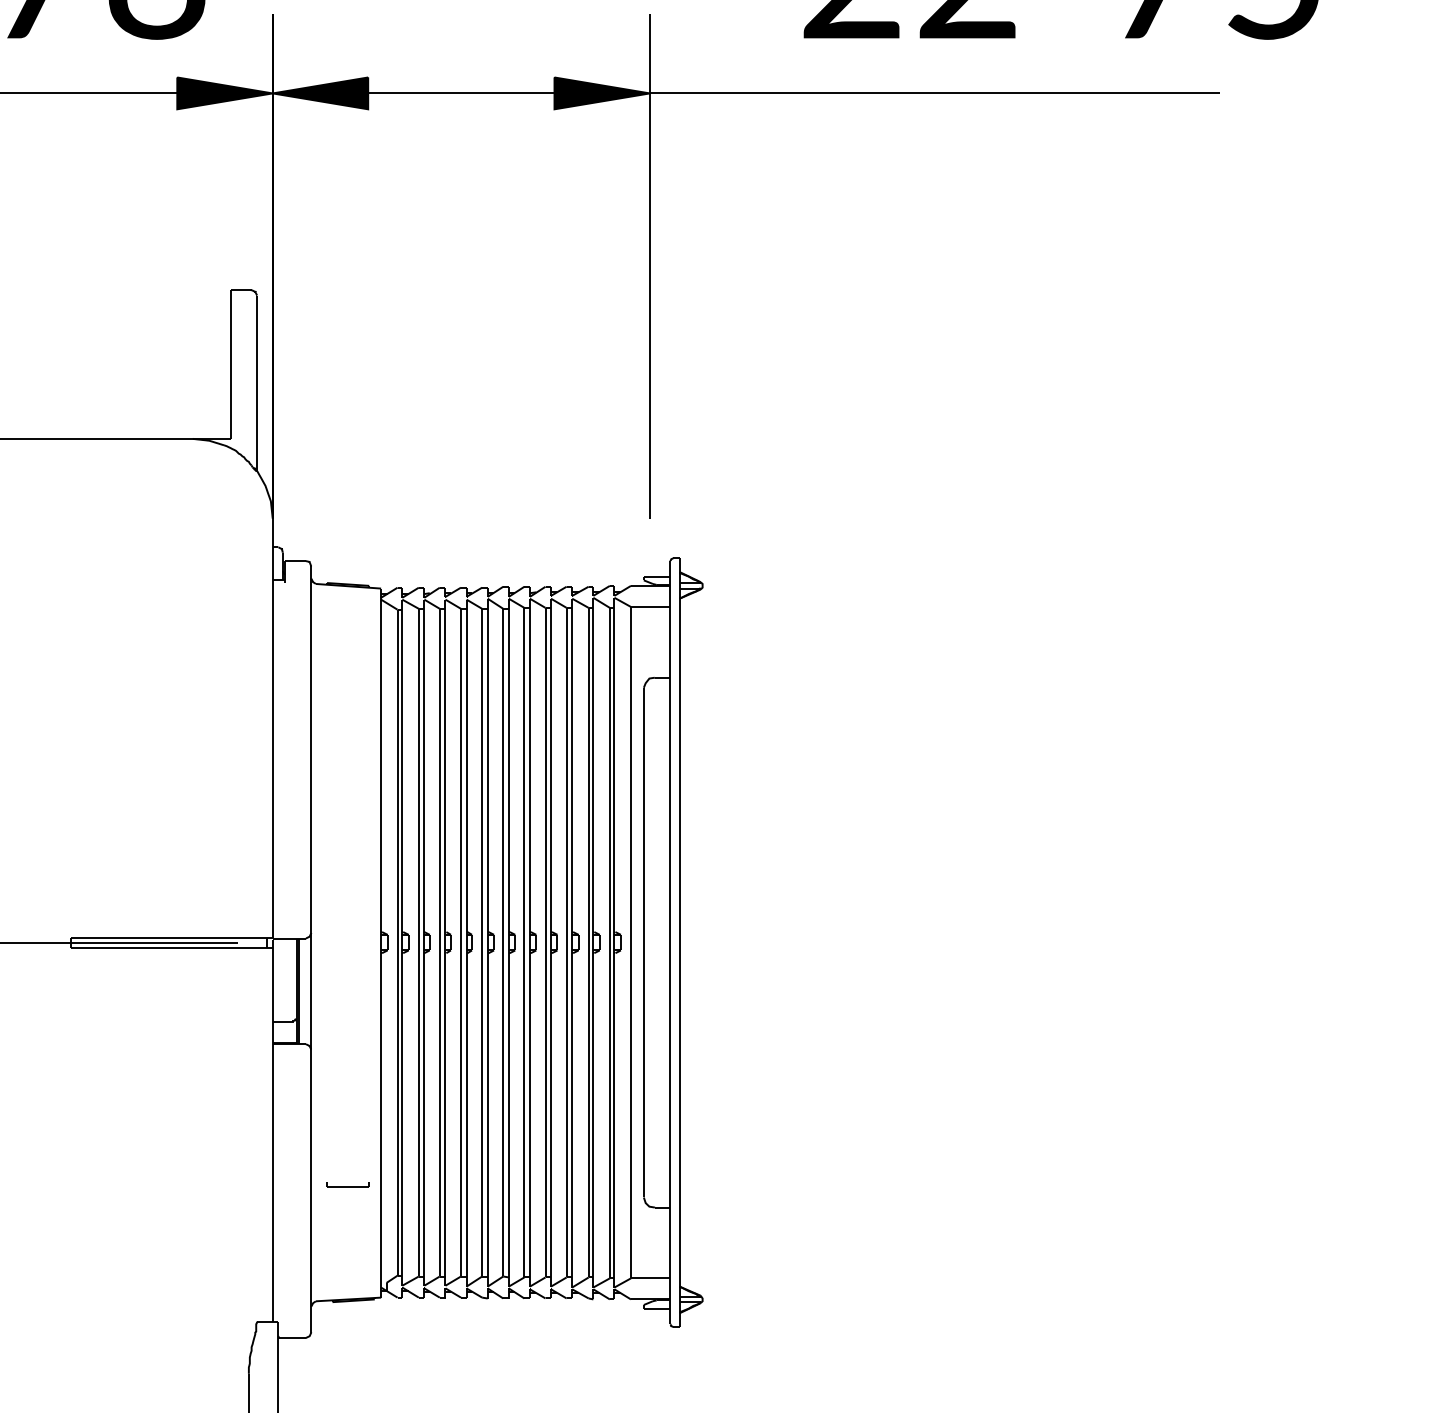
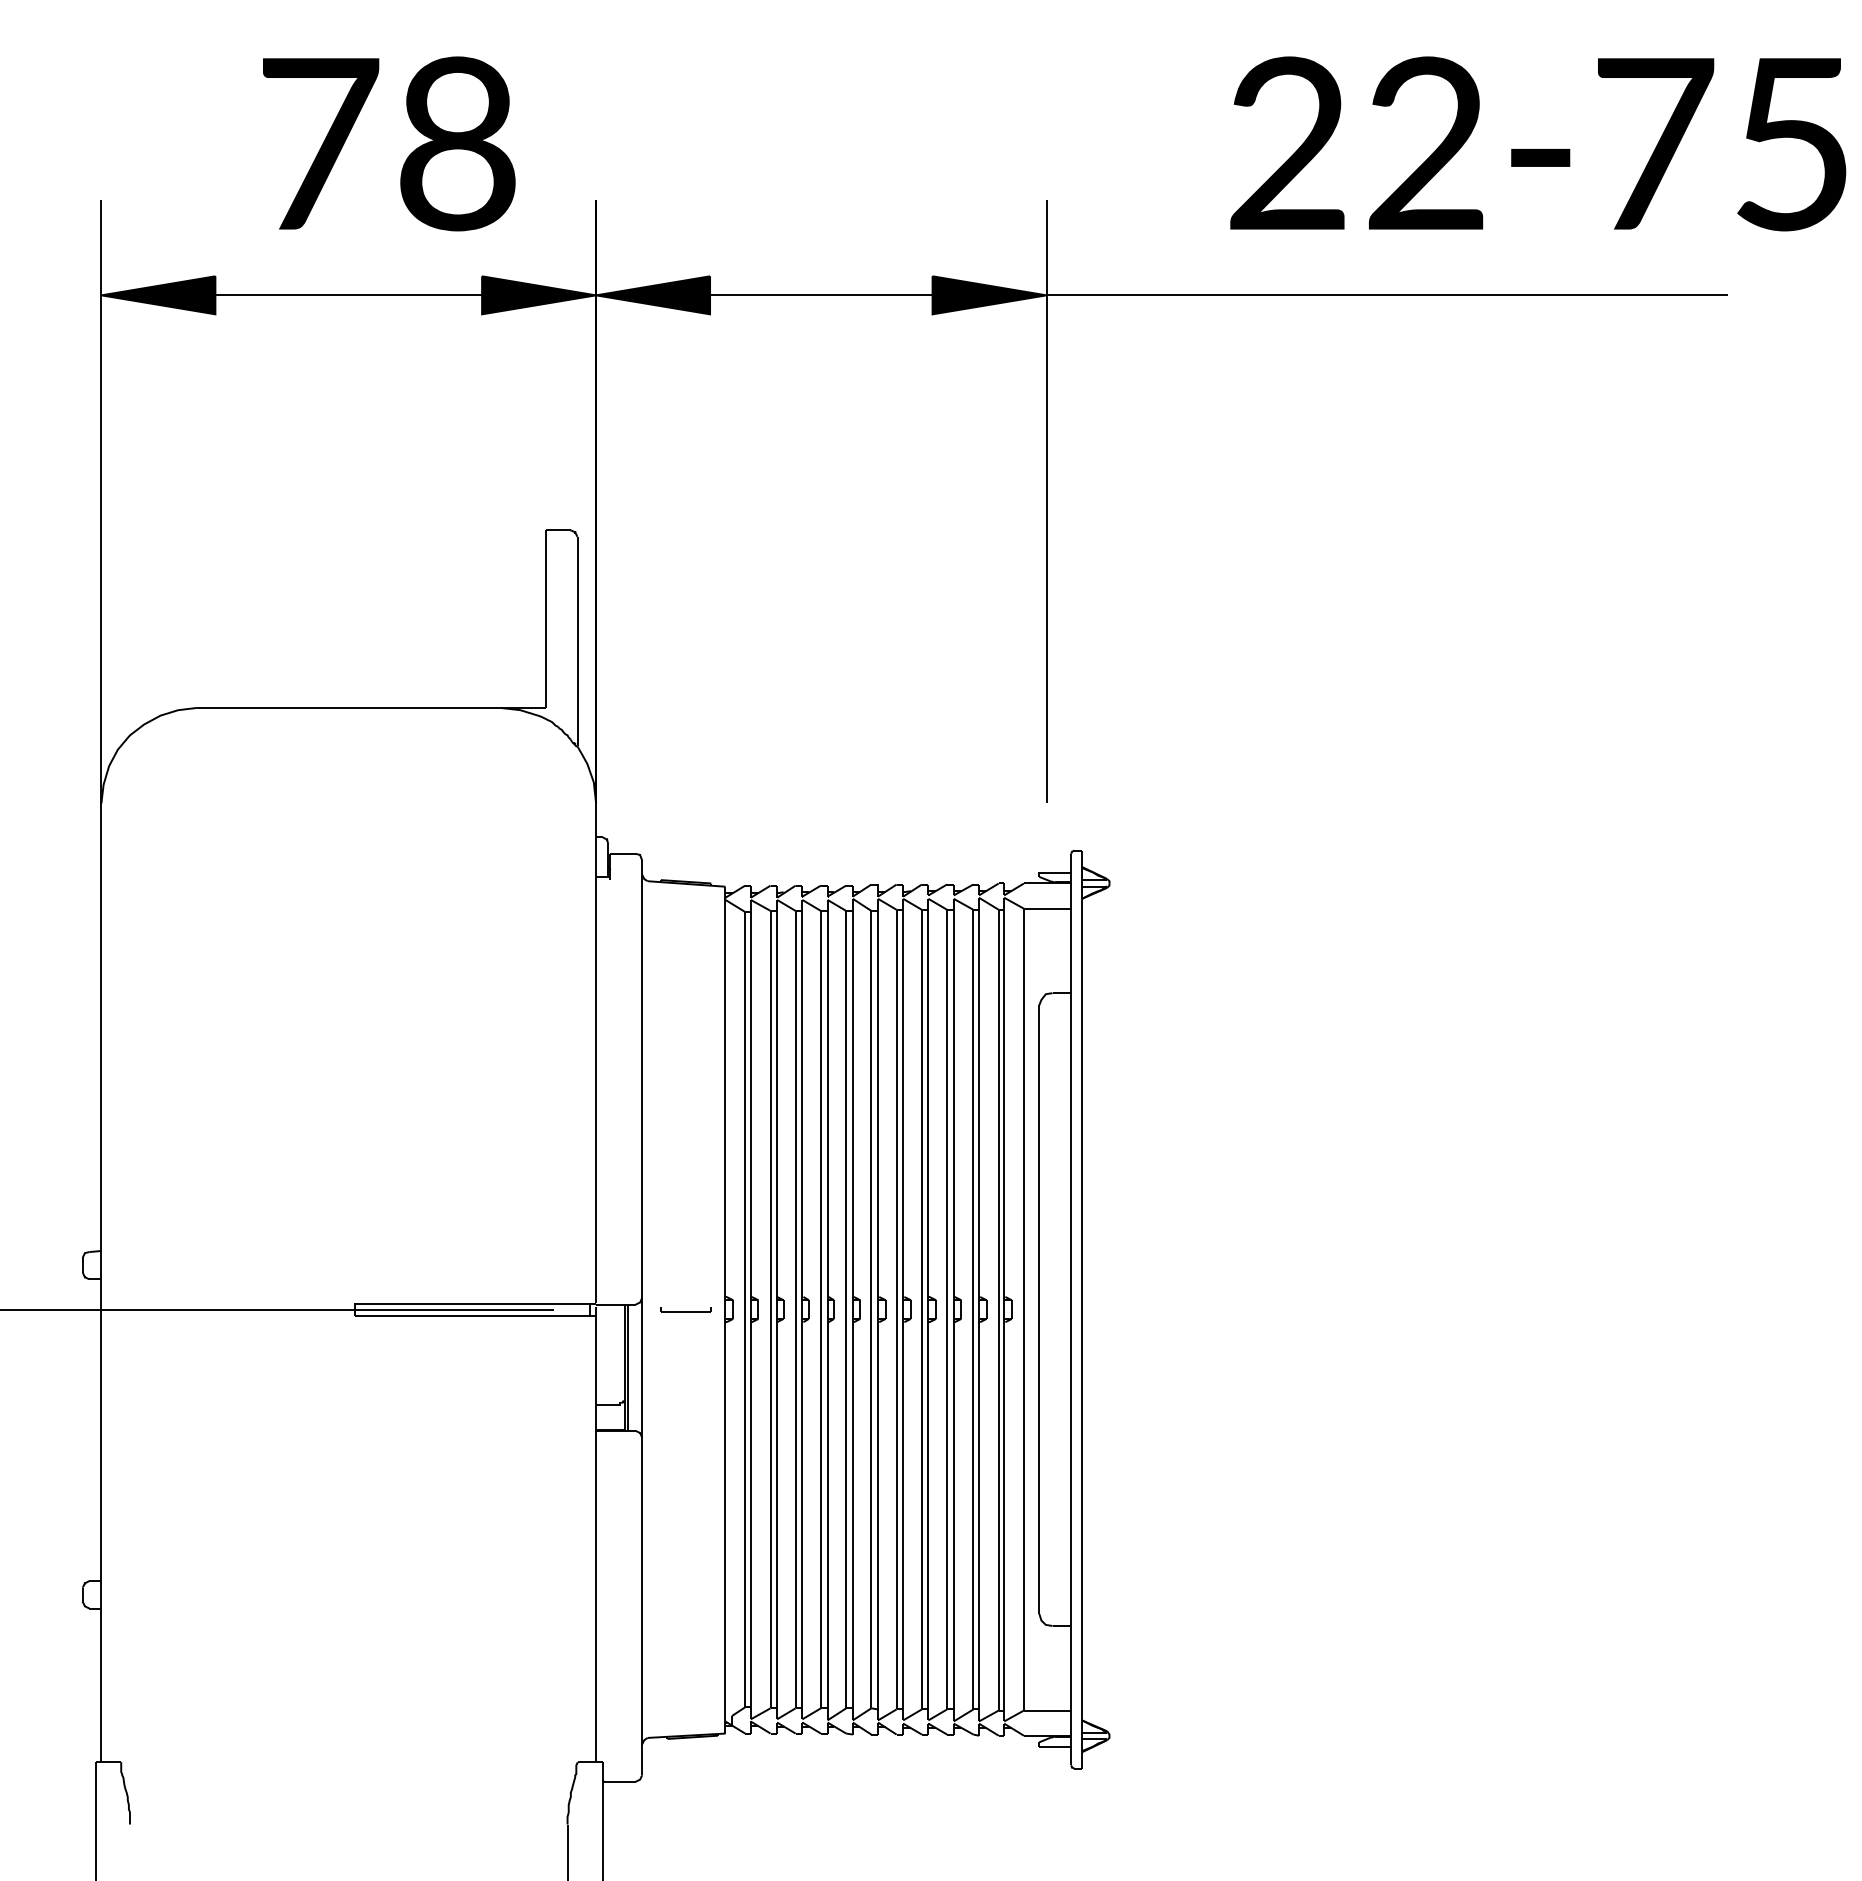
part: (347, 1184) -> (685, 1309), moved

